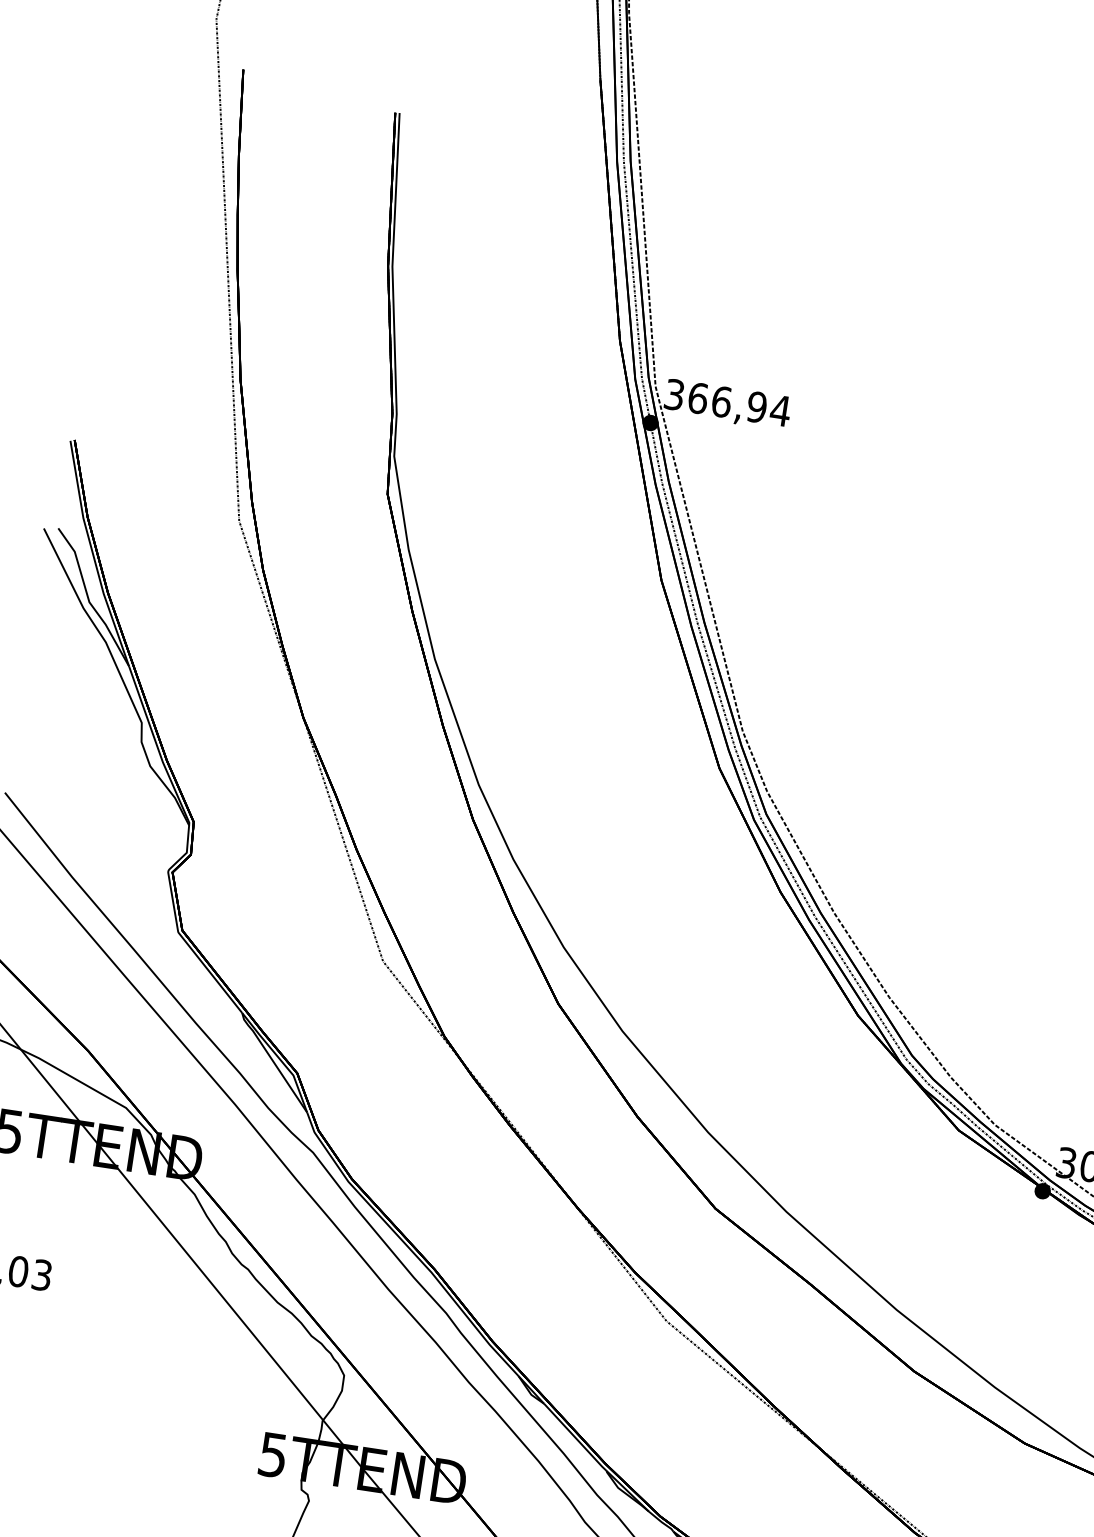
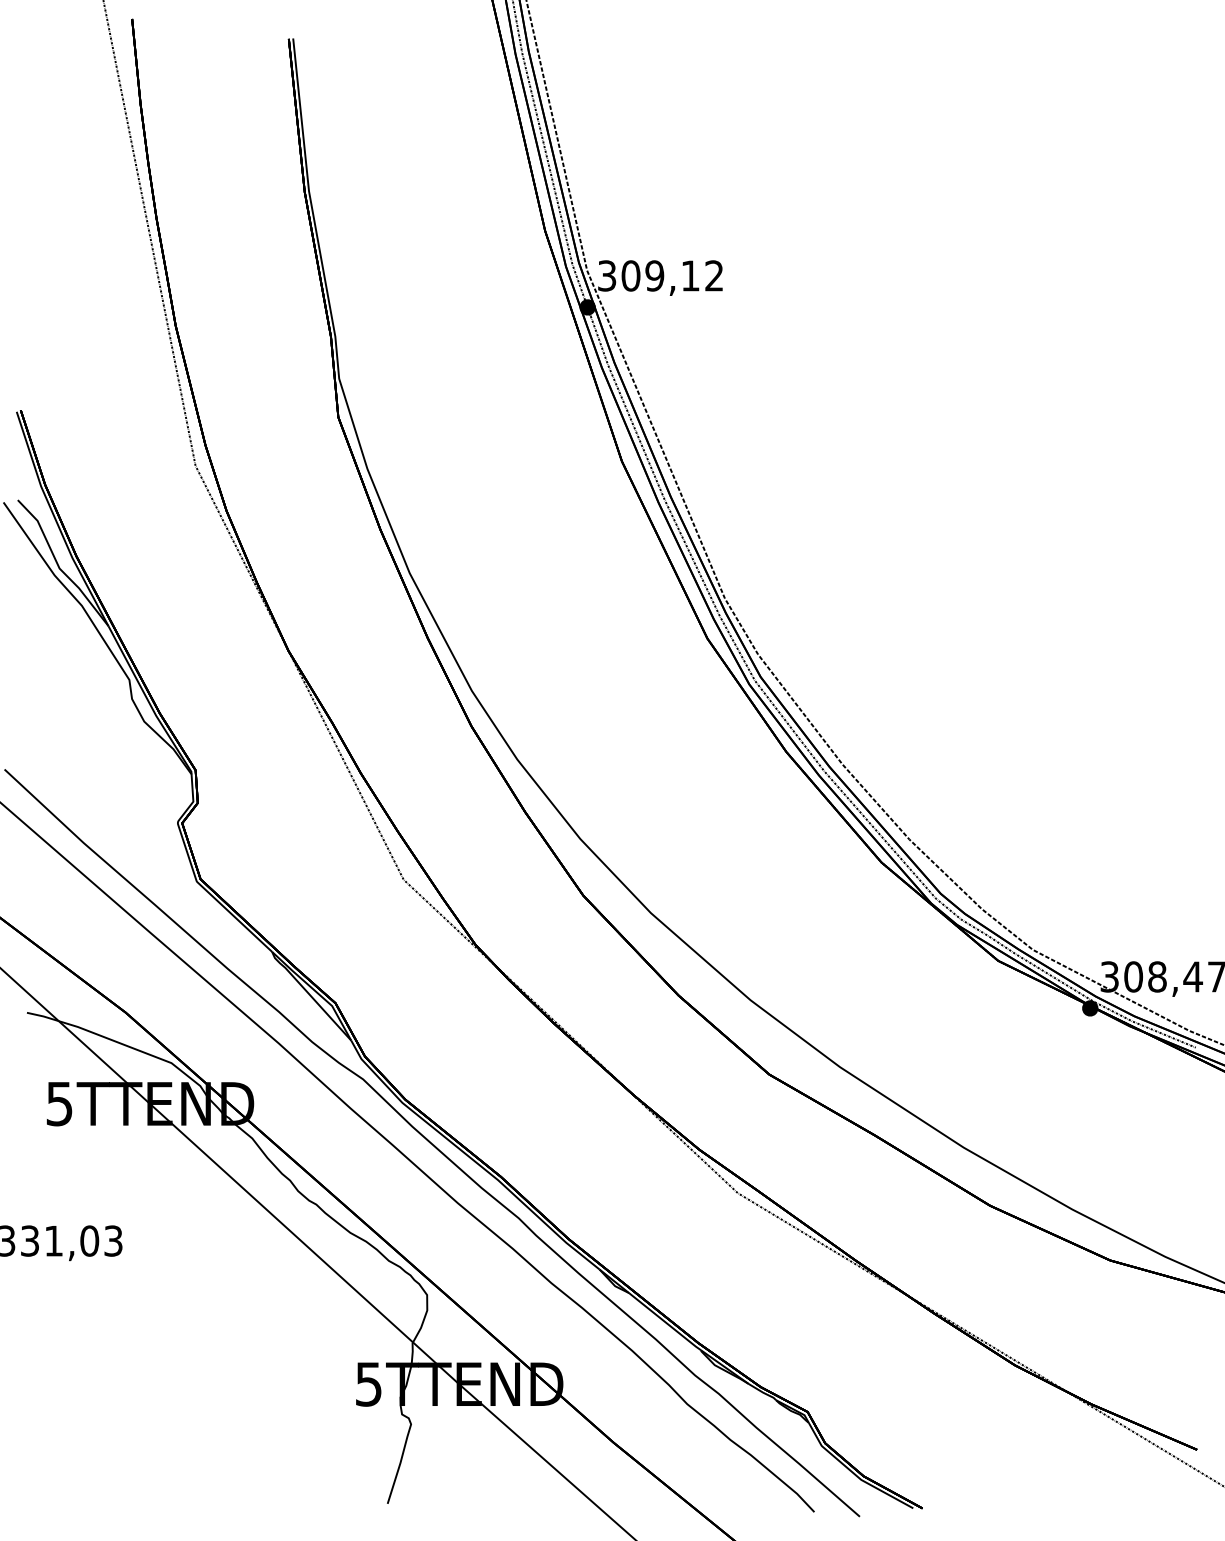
text: (739, 404) -> (672, 275), 366,94 -> 309,12

